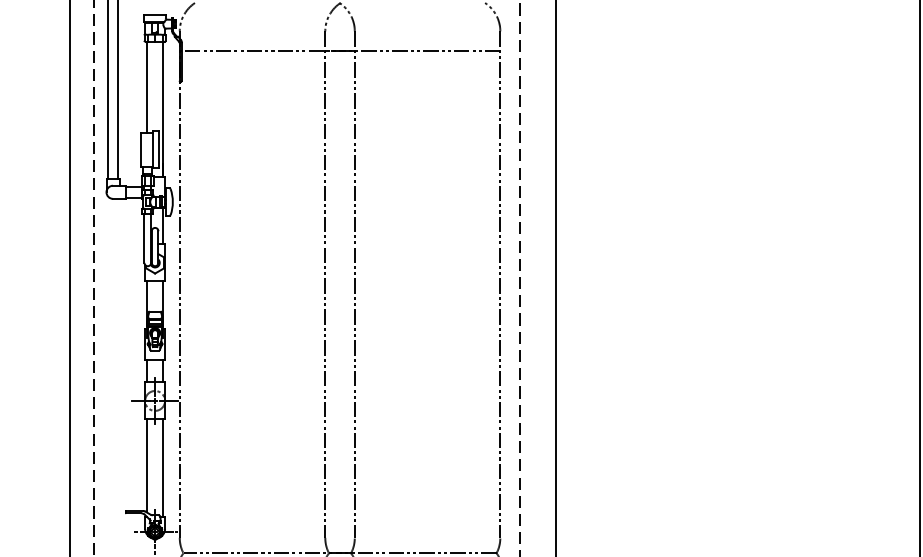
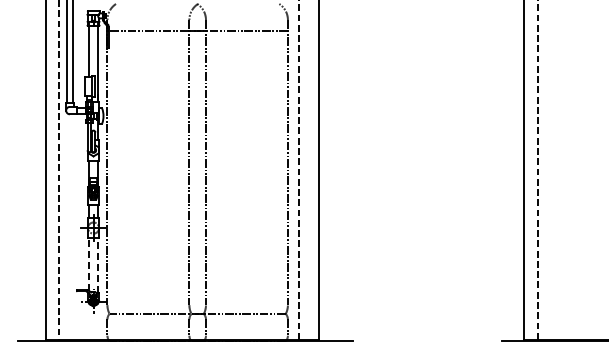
line: (146, 465) -> (88, 264), solid -> dashed
line: (163, 467) -> (98, 265), solid -> dashed

